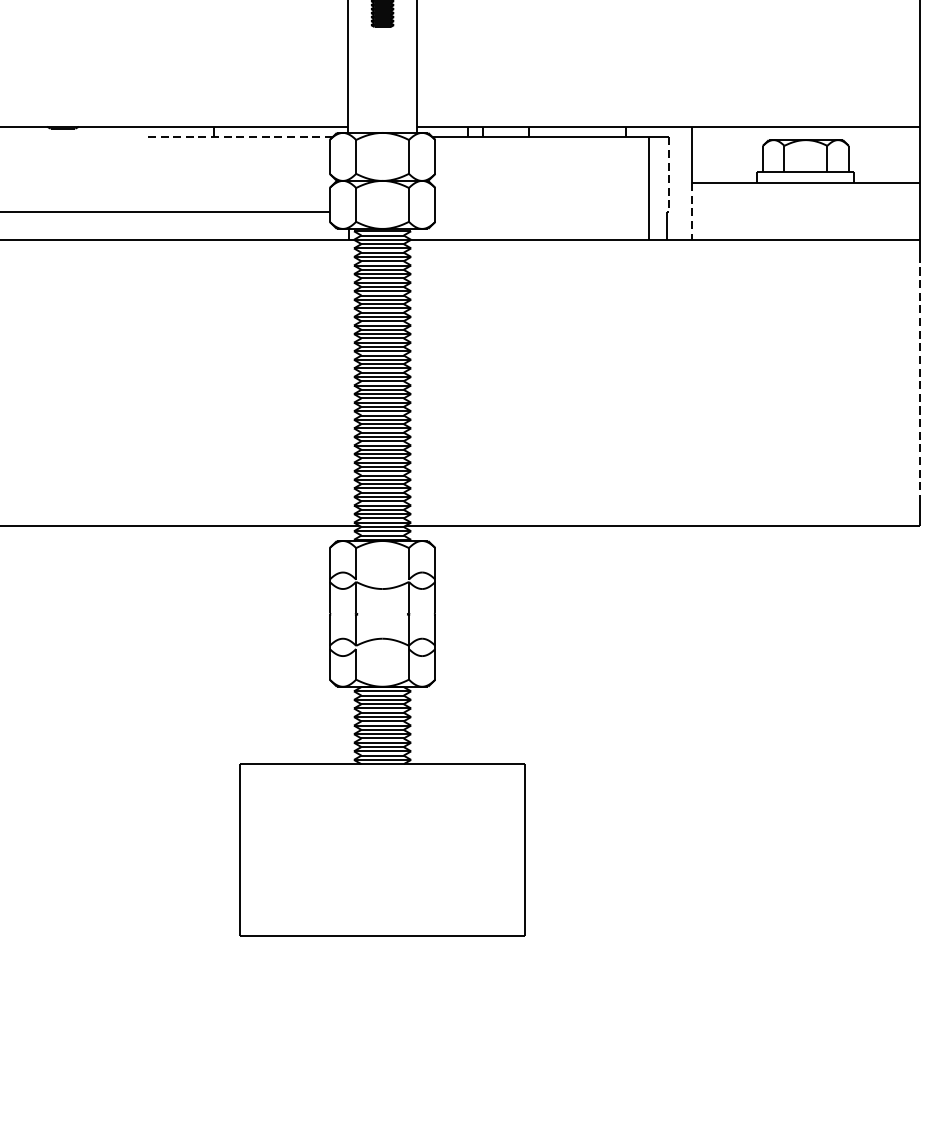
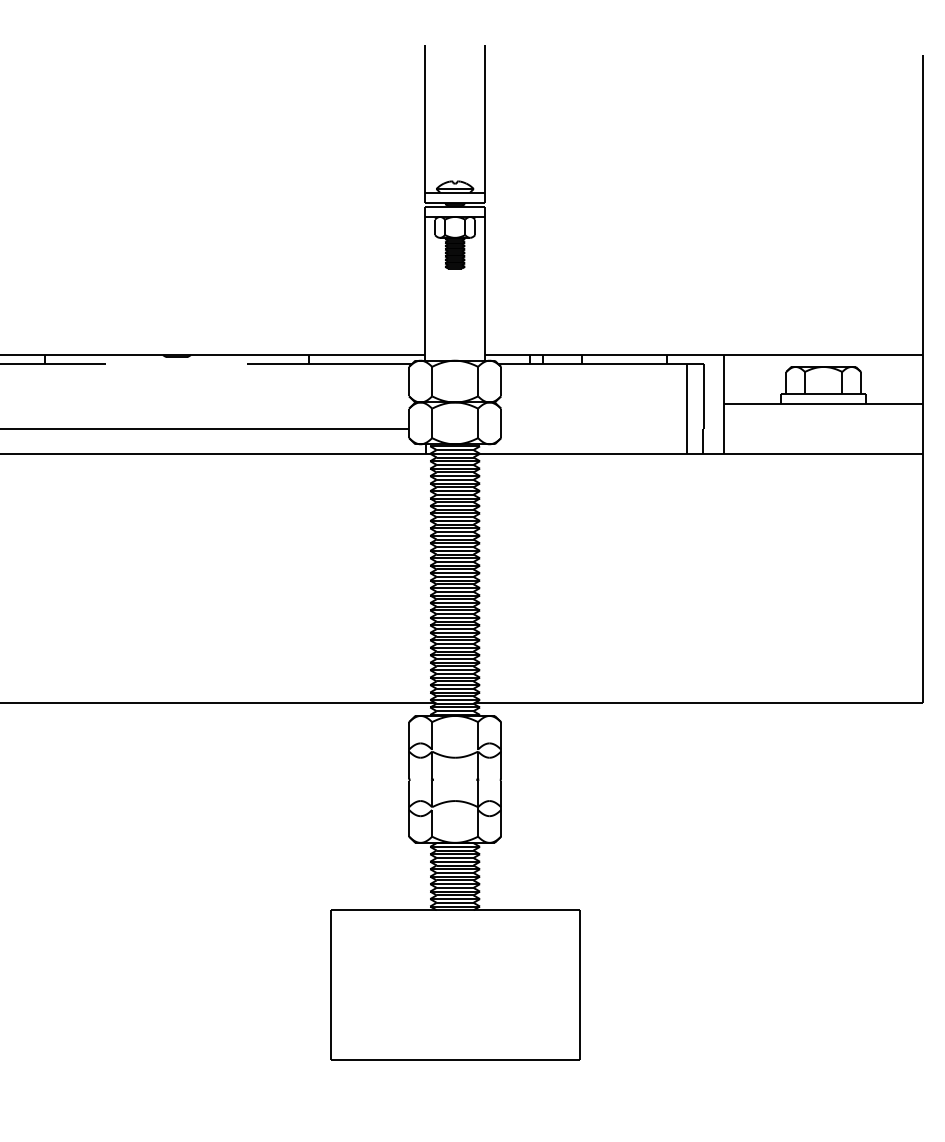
line: (238, 137) -> (329, 364), dashed -> solid
line: (669, 175) -> (704, 397), dashed -> solid
line: (692, 211) -> (724, 429), dashed -> solid
line: (920, 381) -> (923, 577), dashed -> solid

